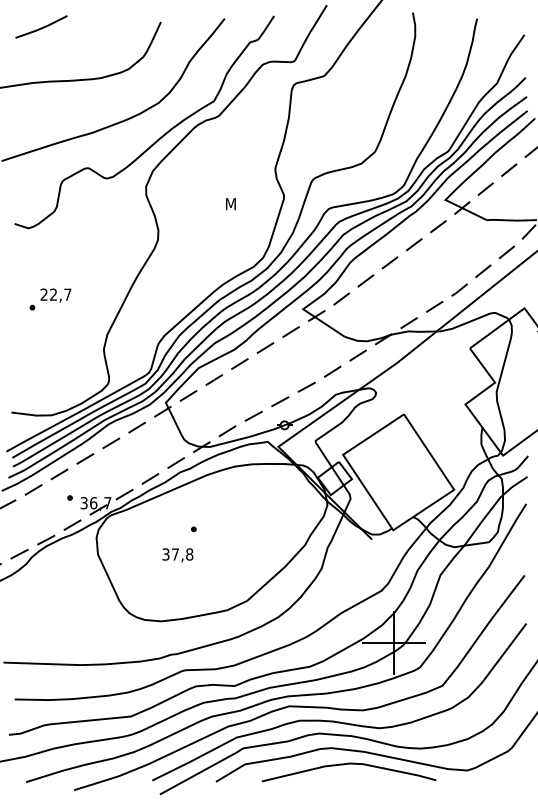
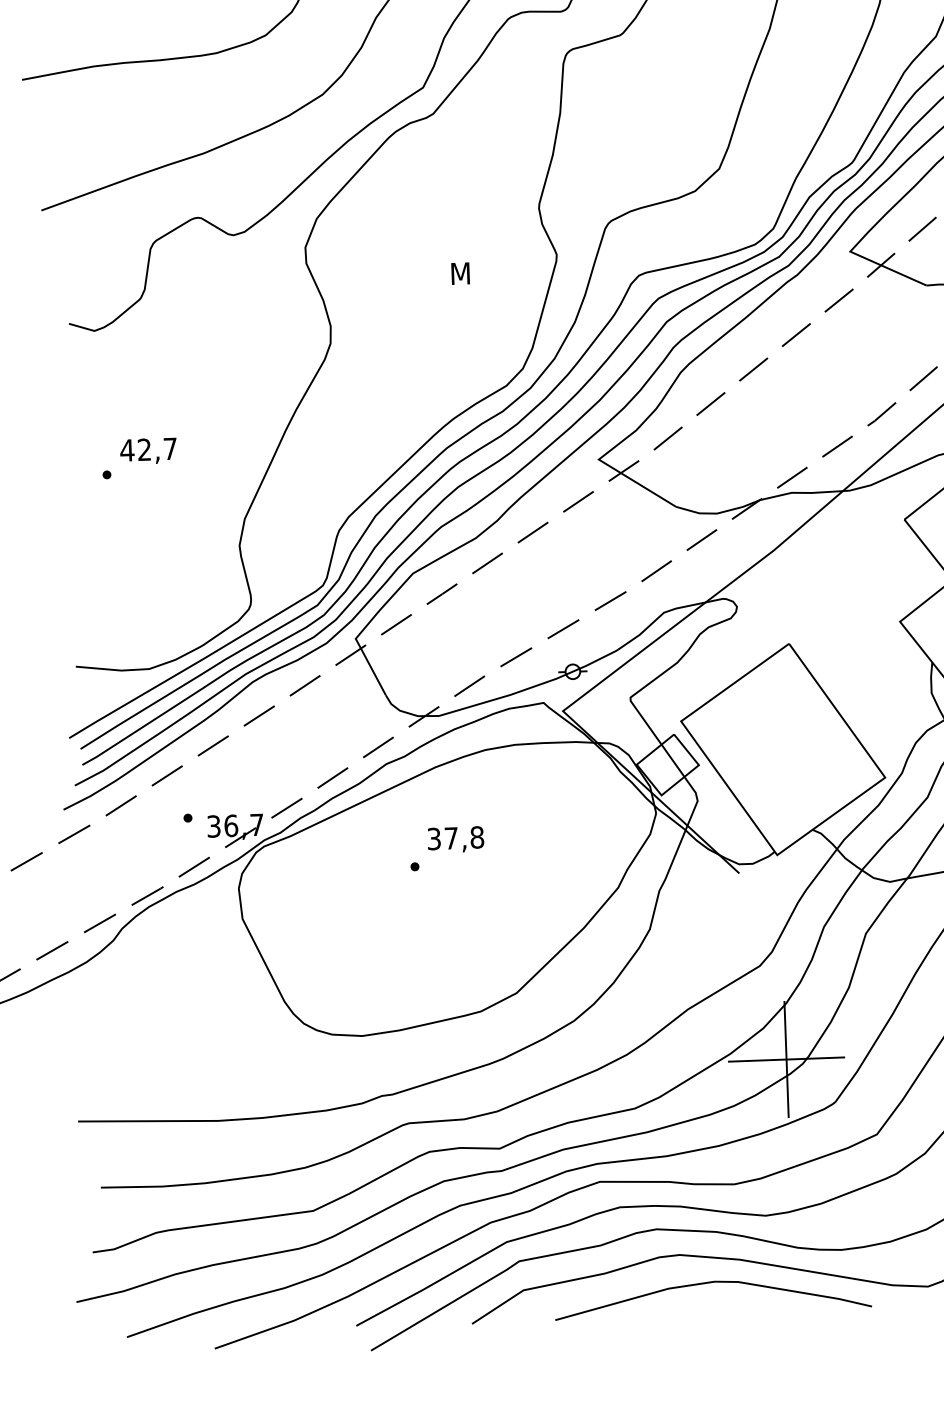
text: (43, 294) -> (126, 450), 22,7 -> 42,7
text: (177, 555) -> (455, 840), moved

